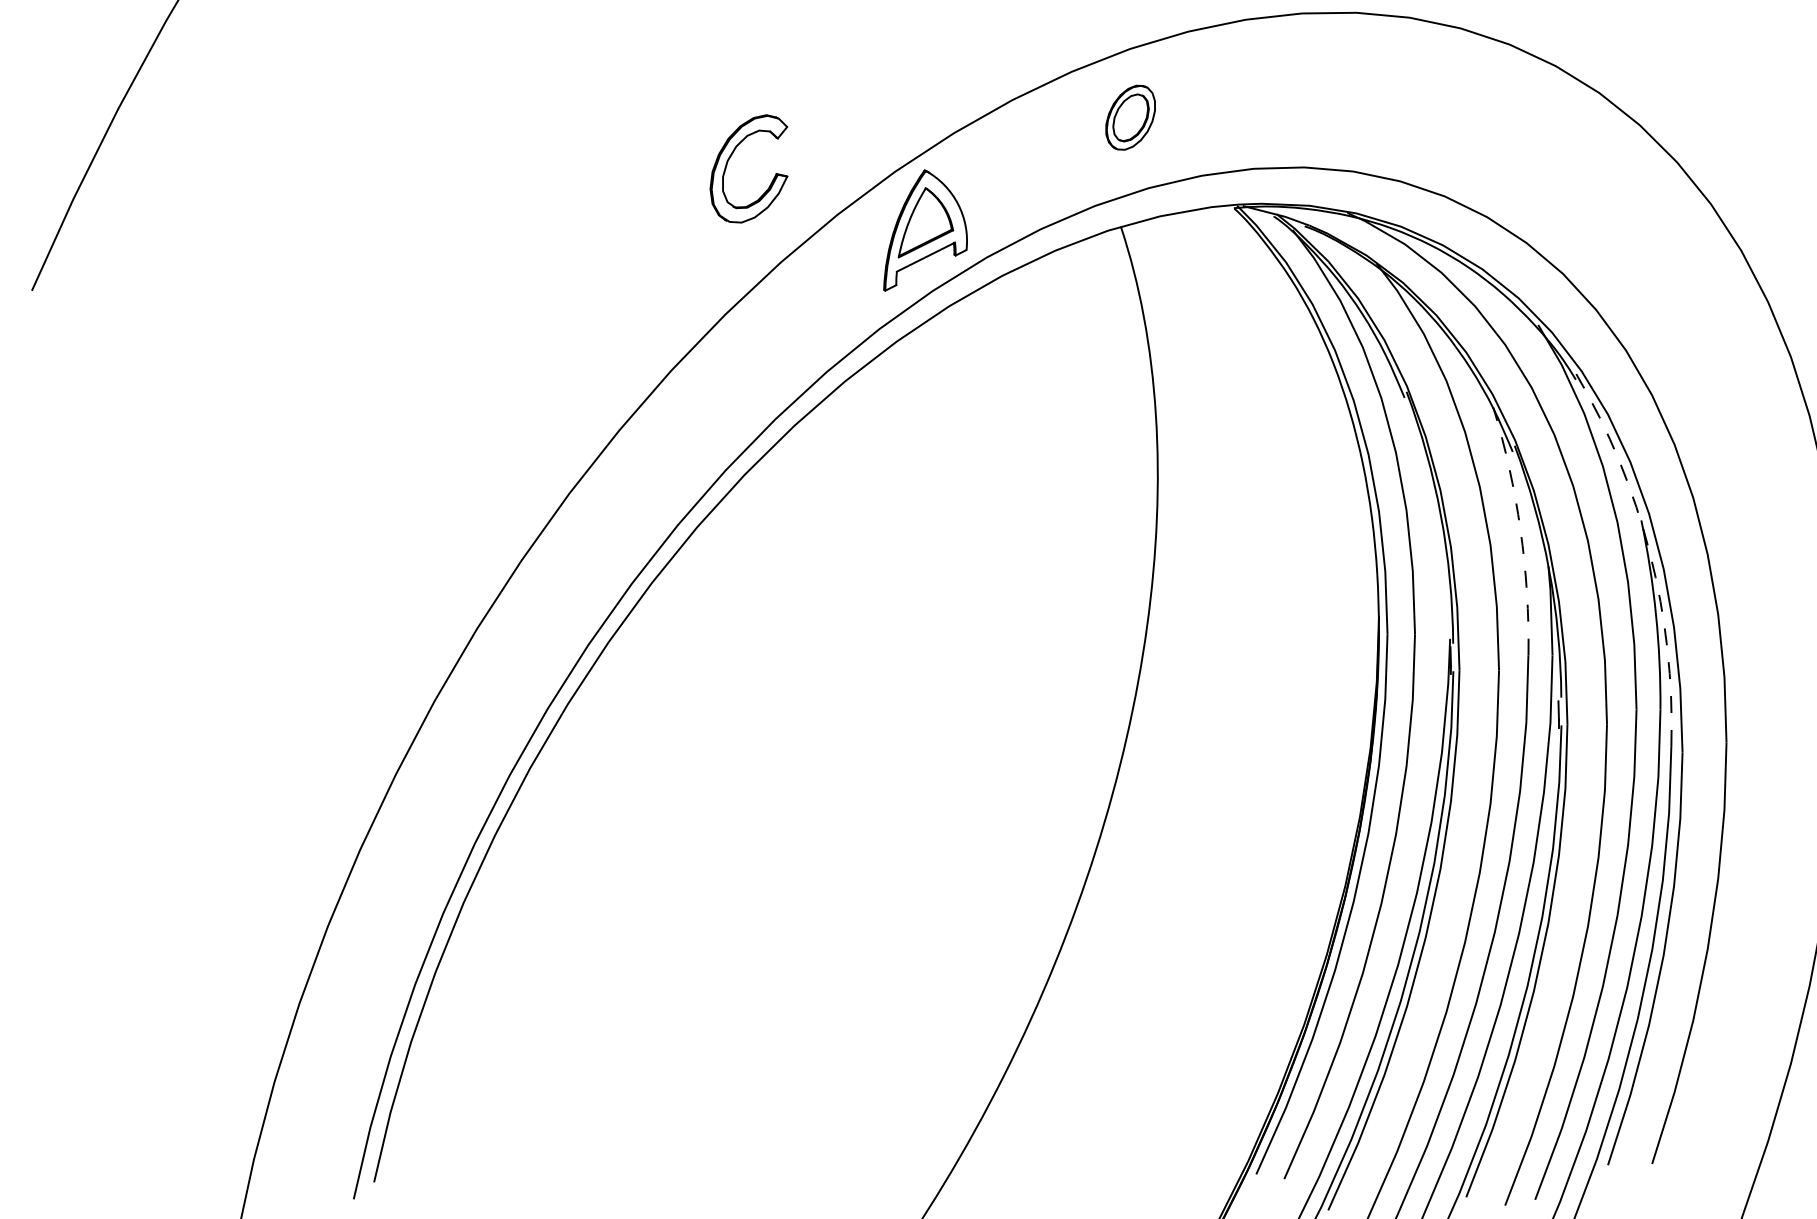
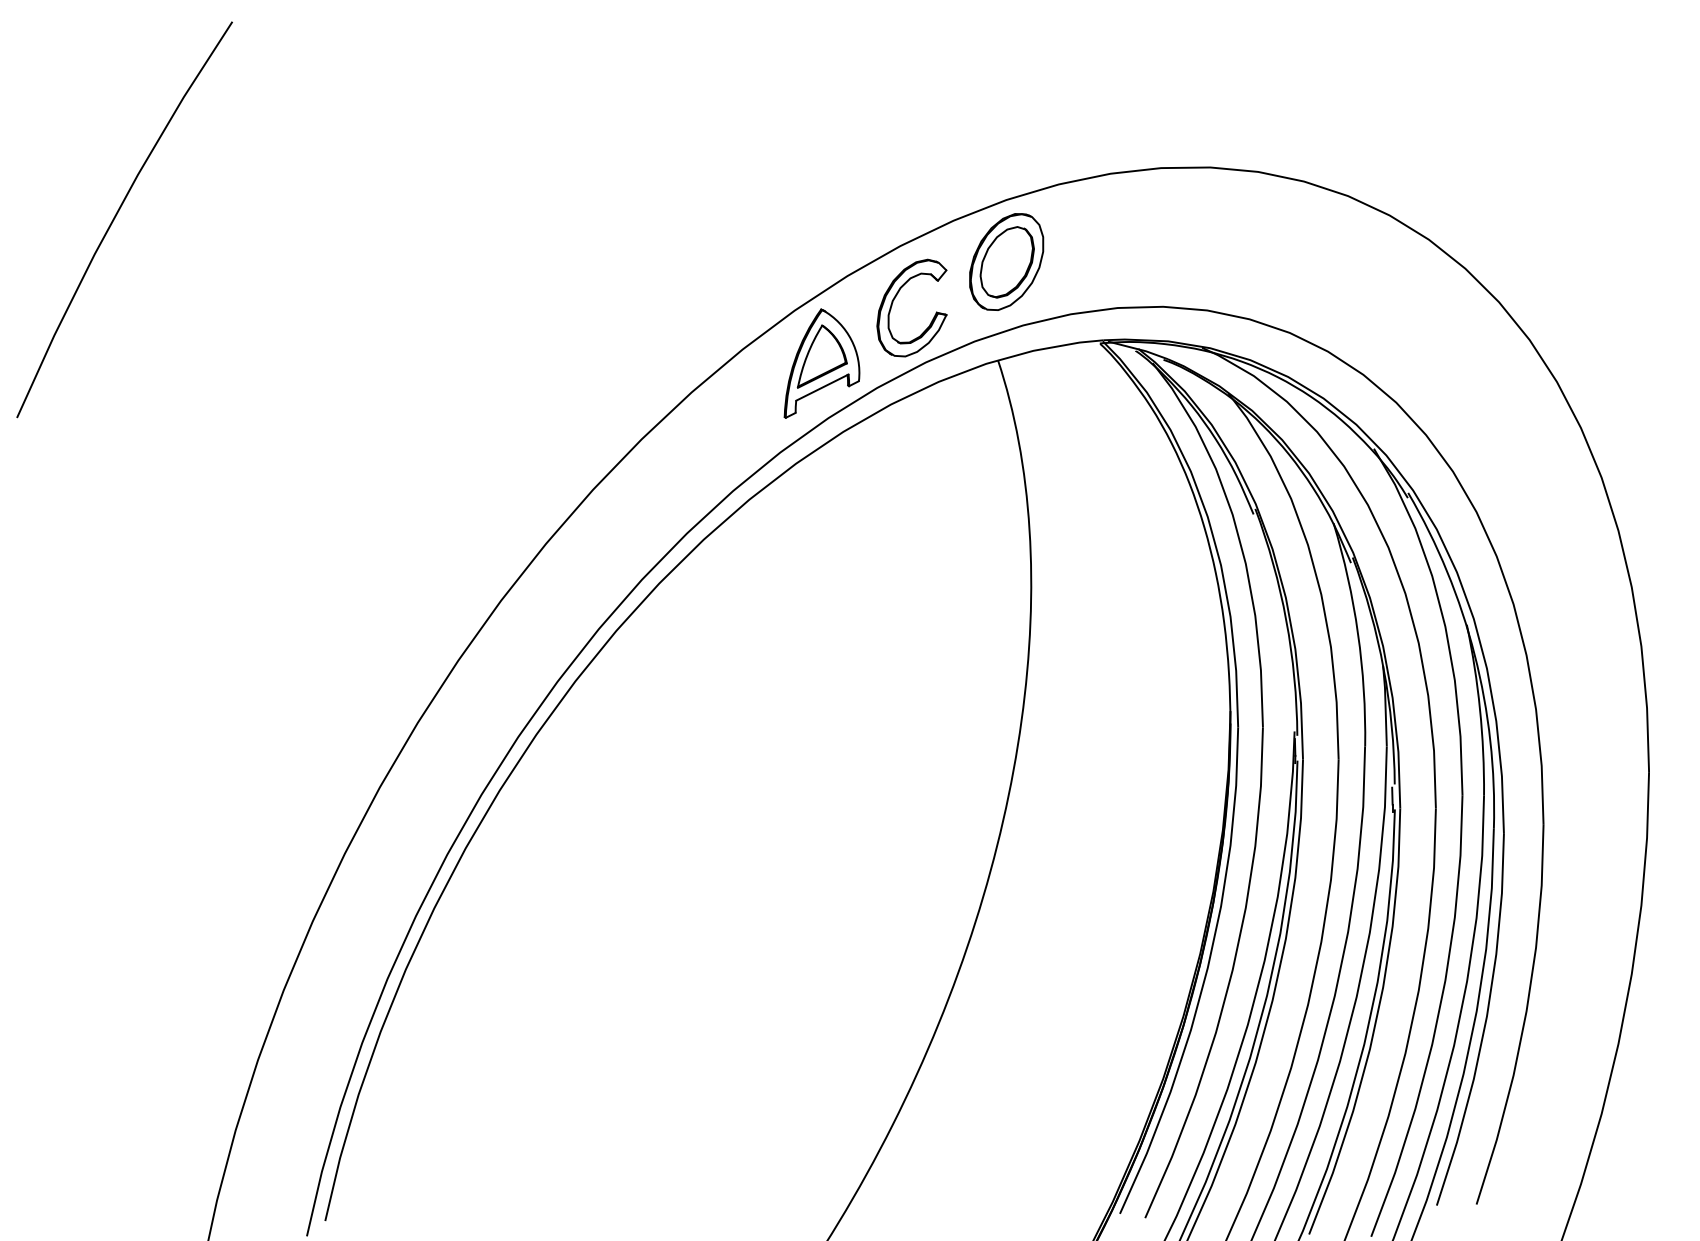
part: (1130, 117) -> (1006, 261), size x1.67
part: (730, 158) -> (895, 298), moved
arc: (1521, 530) -> (1358, 633), dashed -> solid
arc: (1649, 553) -> (1474, 654), dashed -> solid

